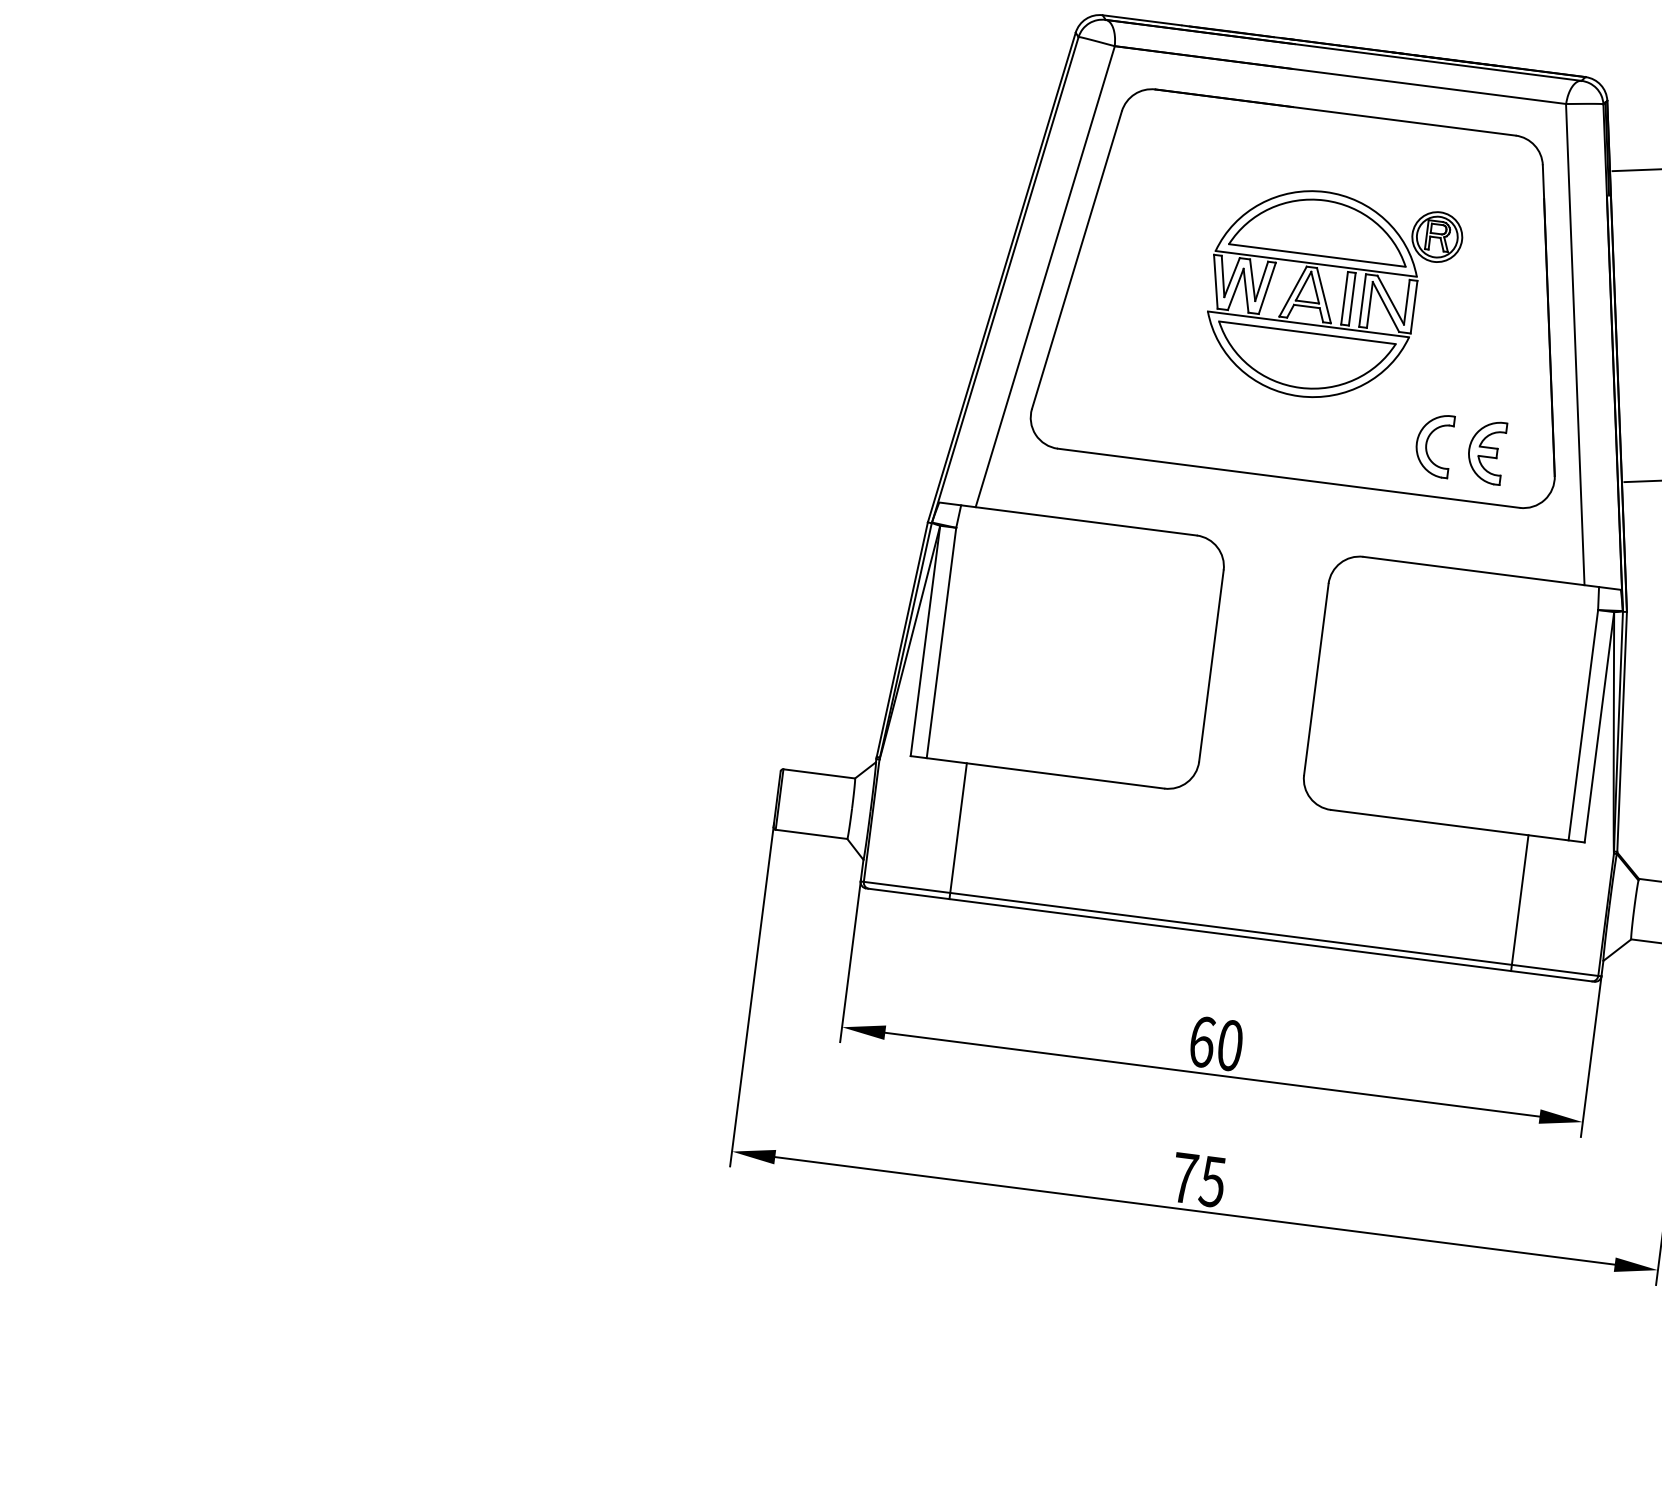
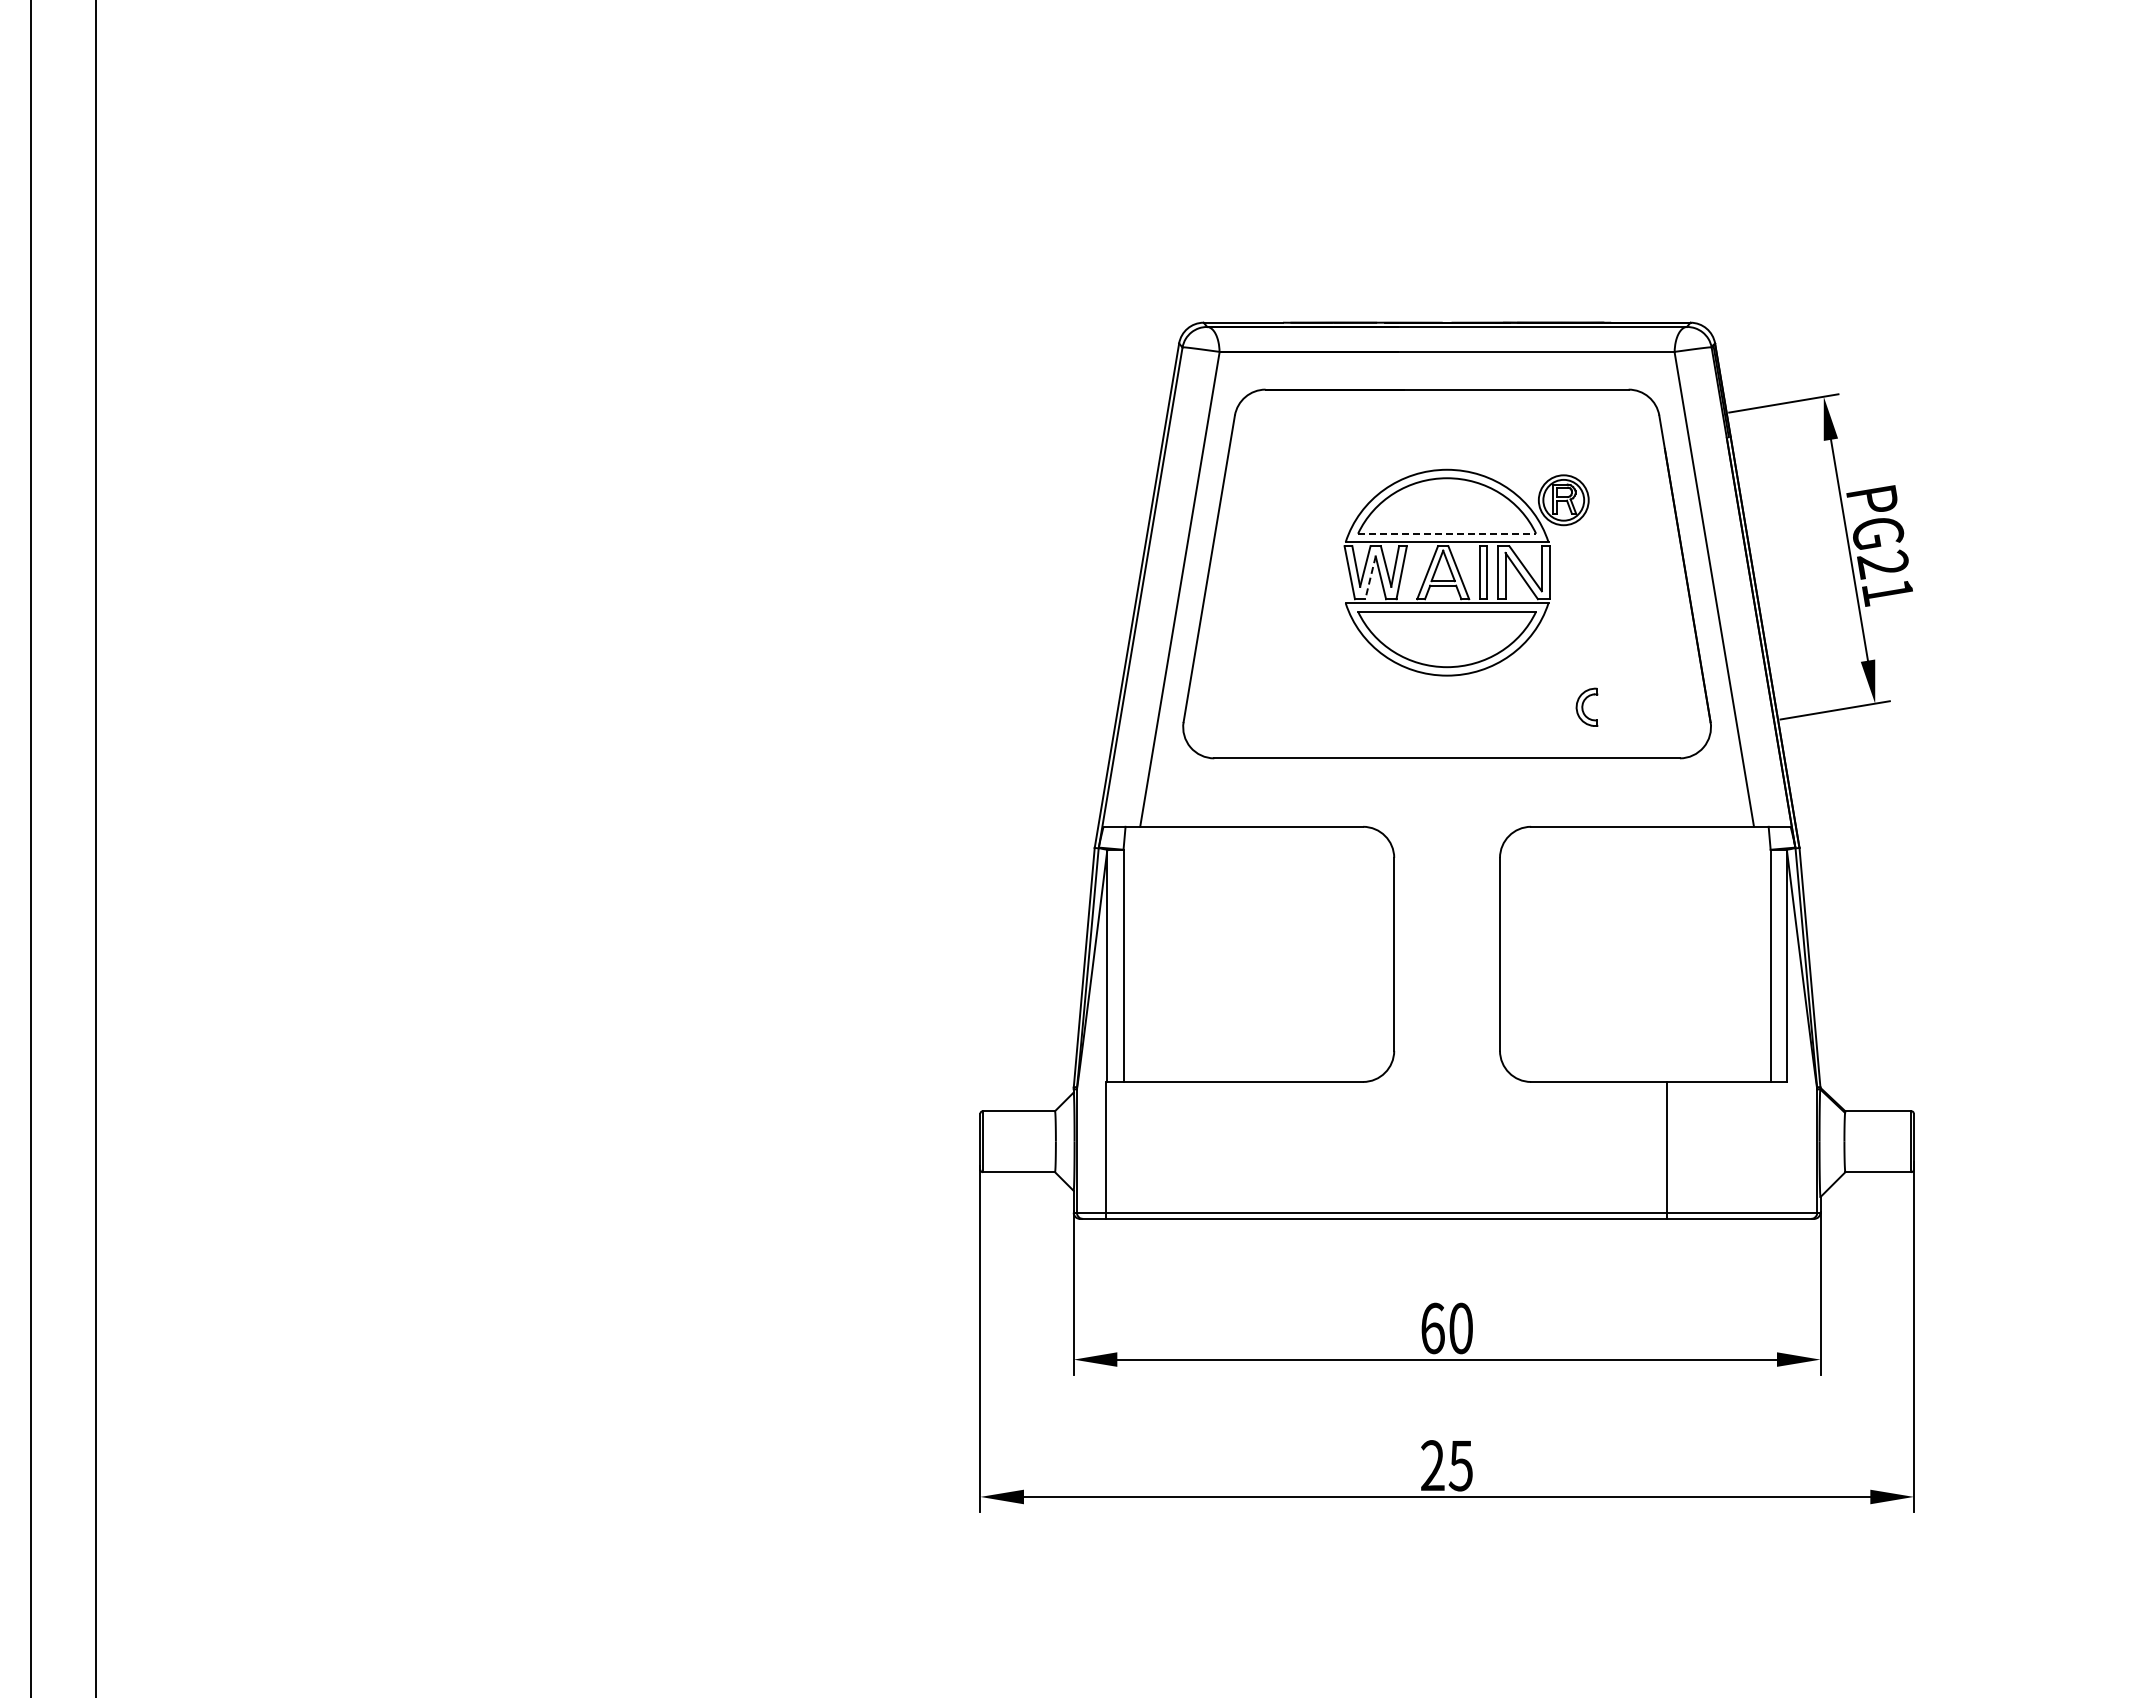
line: (1317, 255) -> (1447, 533), solid -> dashed
line: (1235, 290) -> (1370, 578), solid -> dashed
part: (1433, 445) -> (1586, 707), size x0.6
part: (1486, 452) -> (1639, 707), removed
line: (958, 830) -> (1106, 1149), moved
line: (1520, 902) -> (1667, 1149), moved
text: (1184, 1177) -> (1432, 1465), 75 -> 25

